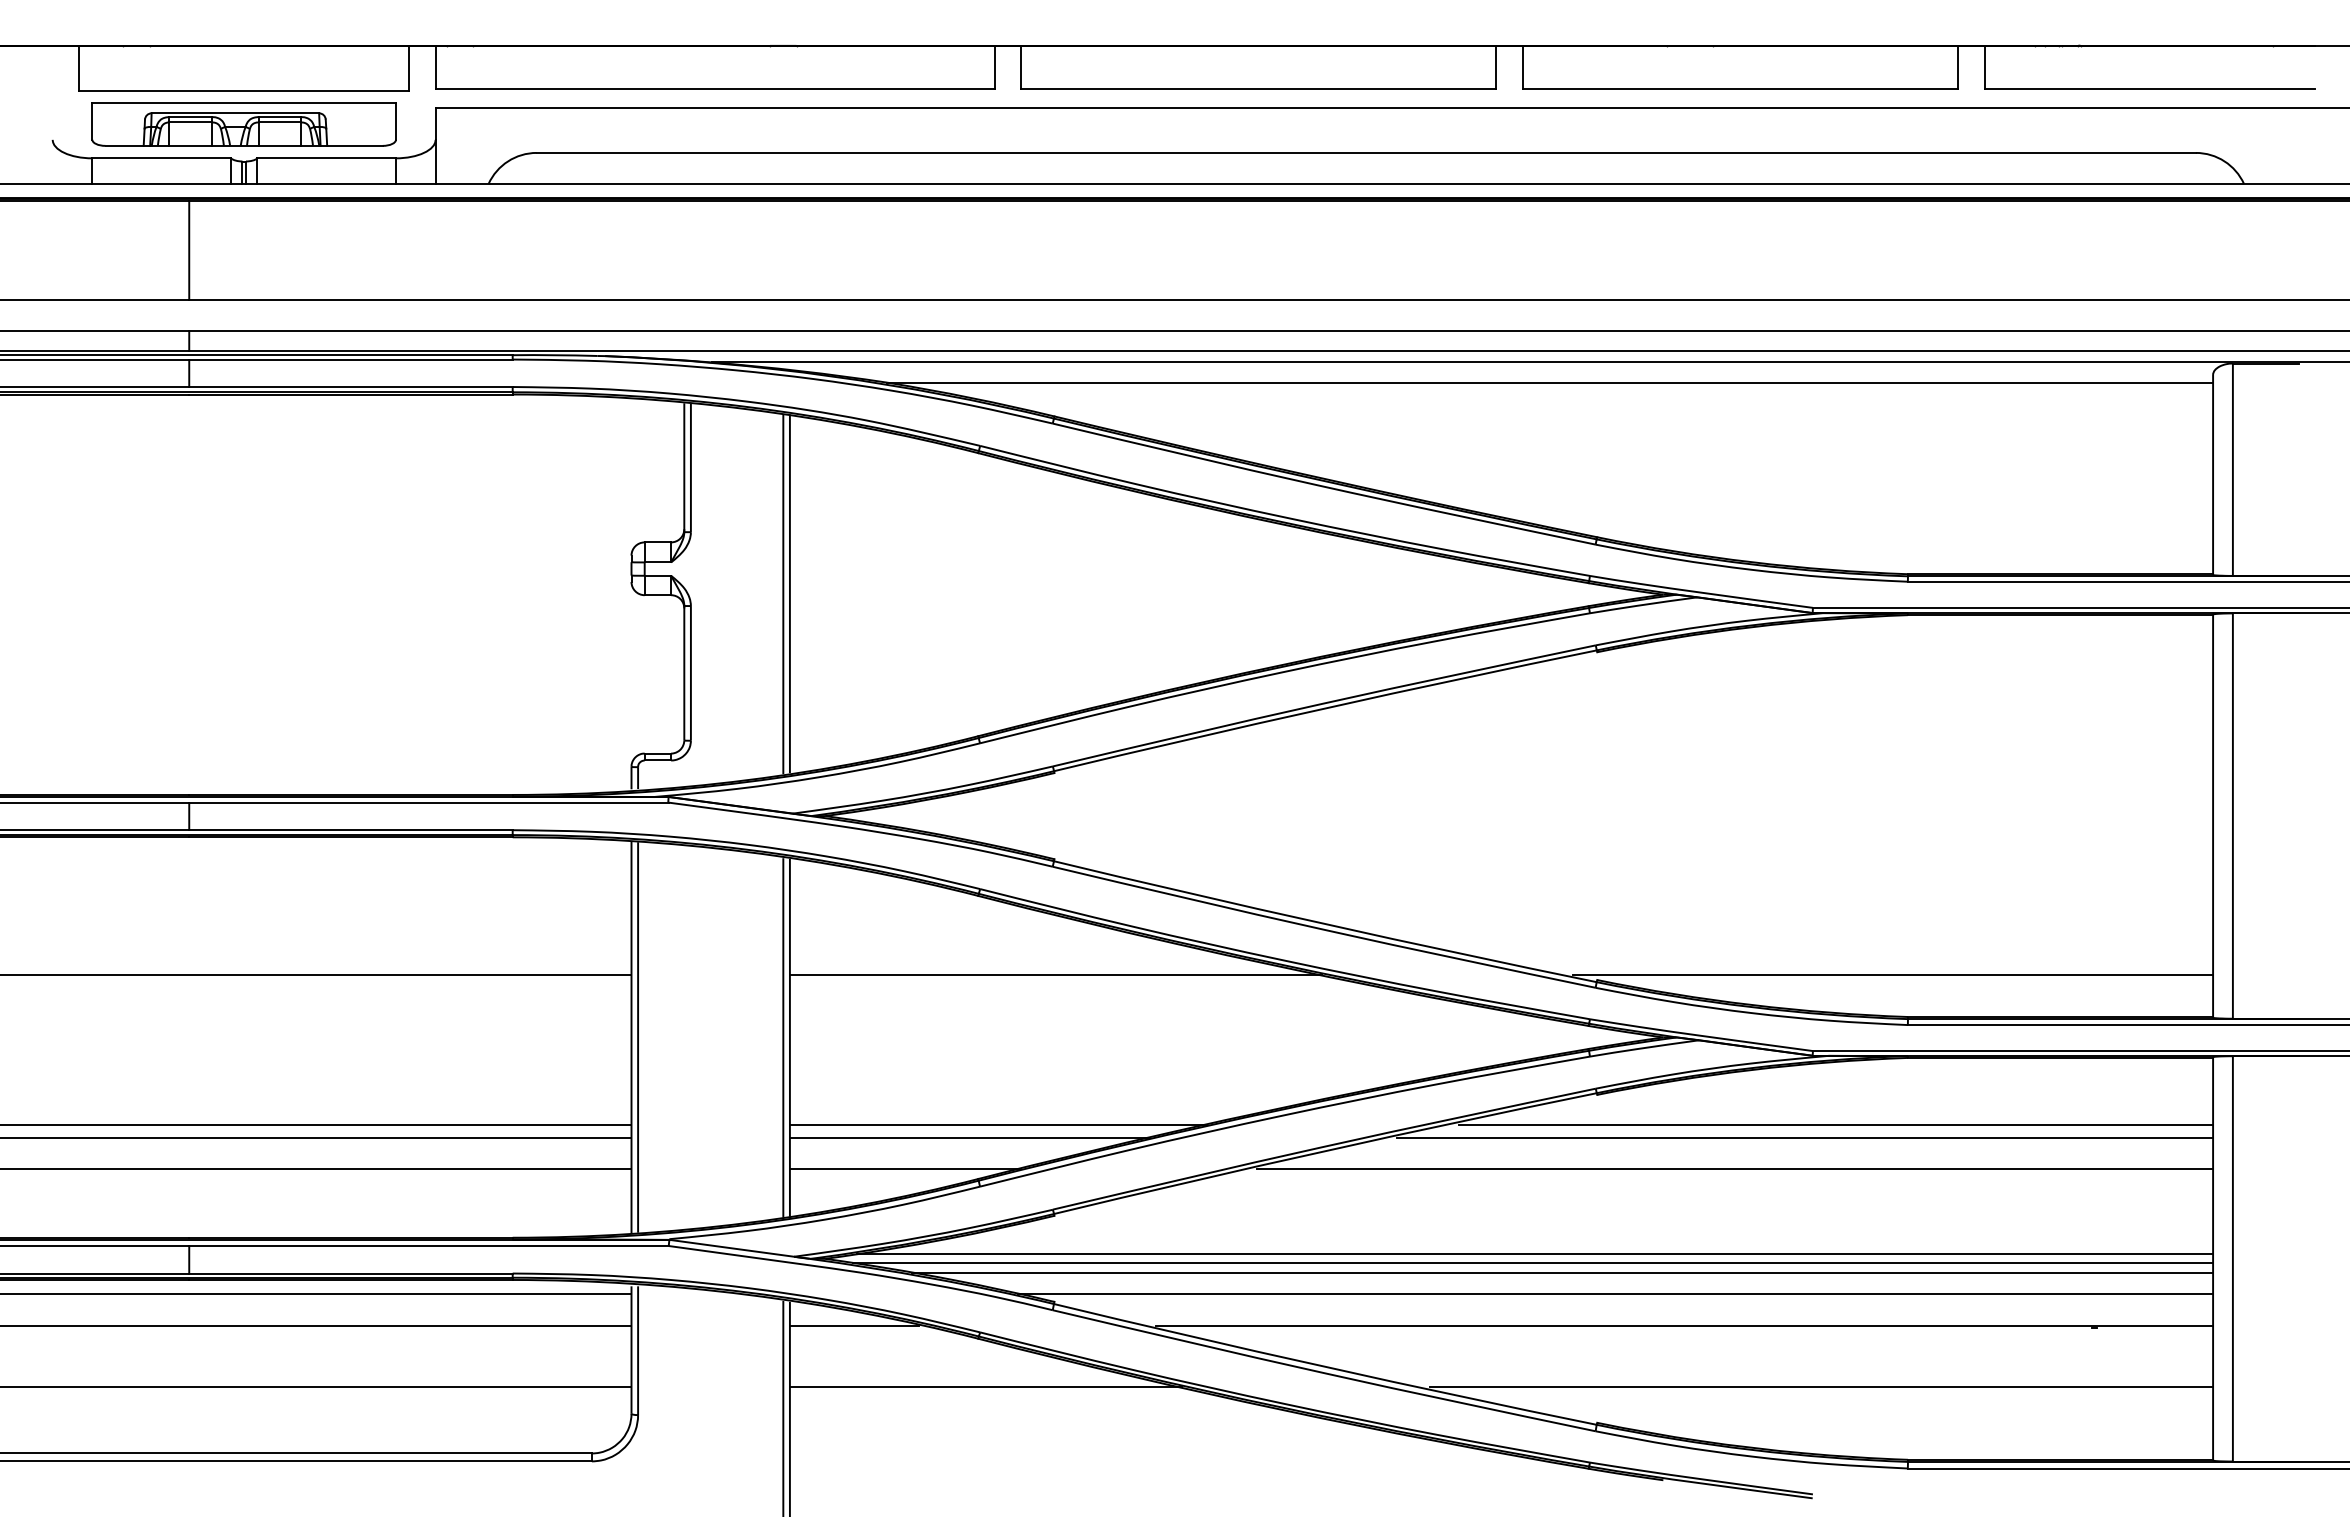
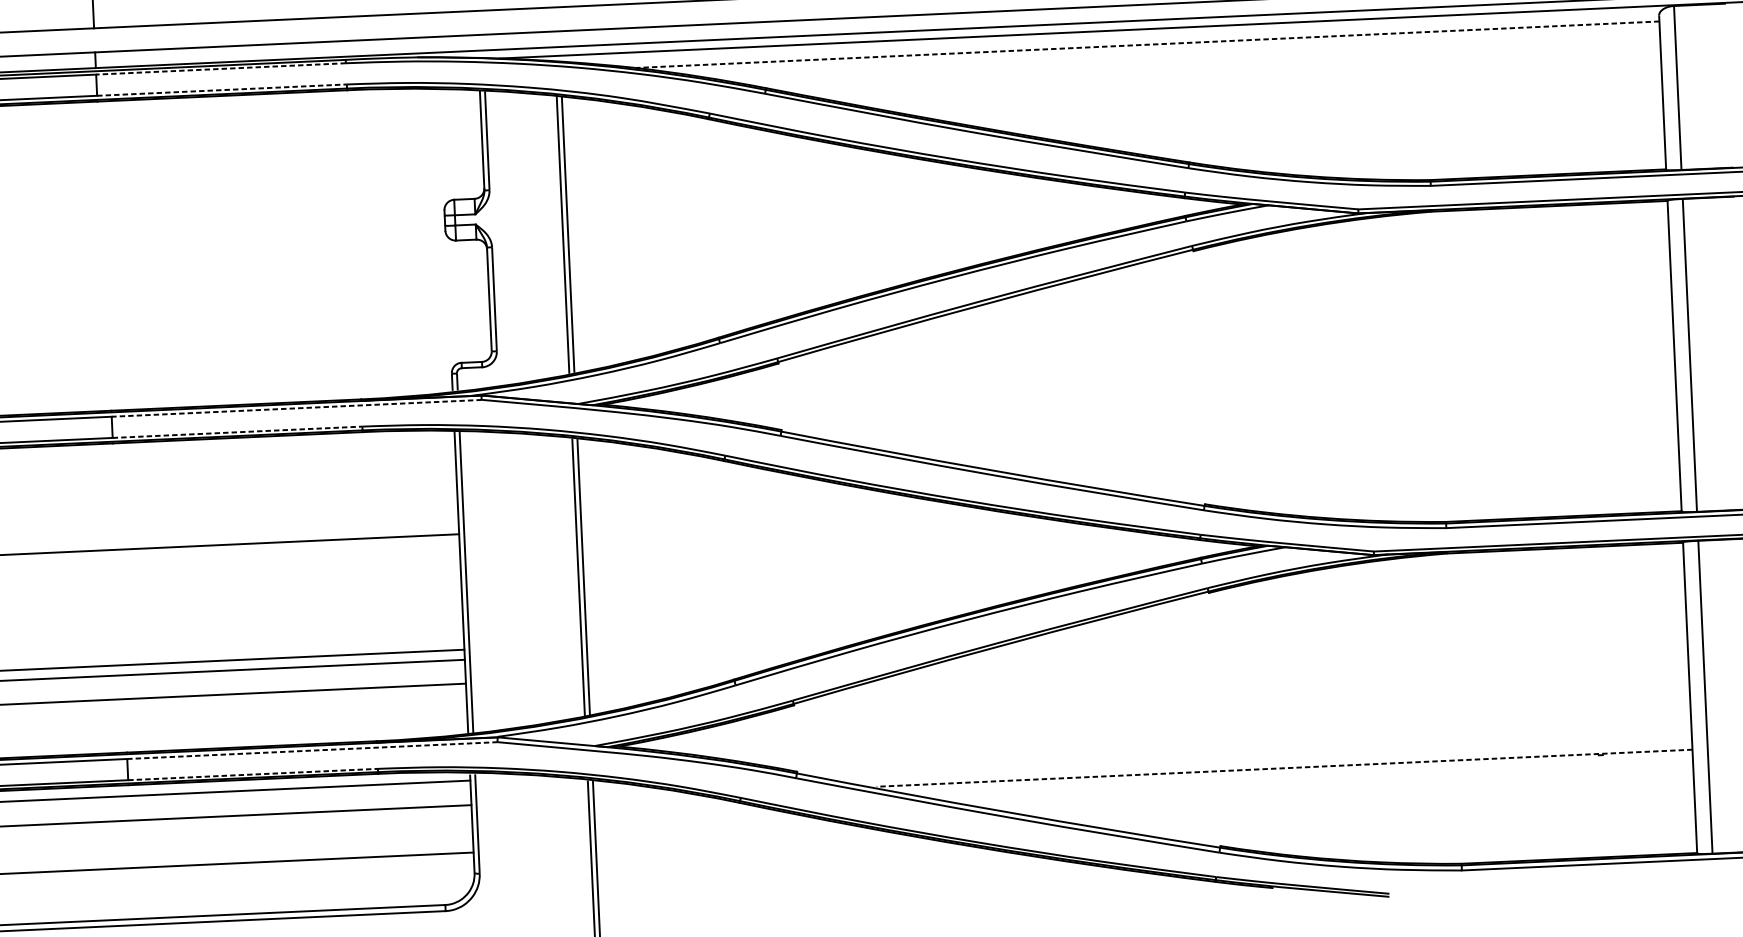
line: (350, 359) -> (220, 68), solid -> dashed
line: (1550, 382) -> (1147, 44), solid -> dashed
line: (350, 387) -> (221, 90), solid -> dashed
line: (428, 802) -> (296, 408), solid -> dashed
line: (350, 830) -> (237, 432), solid -> dashed
line: (1055, 975) -> (786, 519), removed
line: (1893, 975) -> (1433, 490), removed
line: (998, 1124) -> (747, 636), removed
line: (1835, 1124) -> (1393, 607), removed
line: (969, 1137) -> (725, 647), removed
line: (1805, 1137) -> (1371, 618), removed
line: (905, 1168) -> (677, 674), removed
line: (1735, 1168) -> (1318, 644), removed
line: (429, 1246) -> (312, 750), solid -> dashed
line: (1534, 1254) -> (1166, 718), removed
line: (1532, 1263) -> (1164, 725), removed
line: (1562, 1272) -> (1188, 731), removed
line: (350, 1273) -> (252, 774), solid -> dashed
line: (1615, 1294) -> (1230, 746), removed
line: (854, 1325) -> (643, 797), removed
line: (1684, 1325) -> (1284, 767), solid -> dashed
line: (985, 1387) -> (746, 840), removed
line: (1821, 1387) -> (1392, 810), removed

